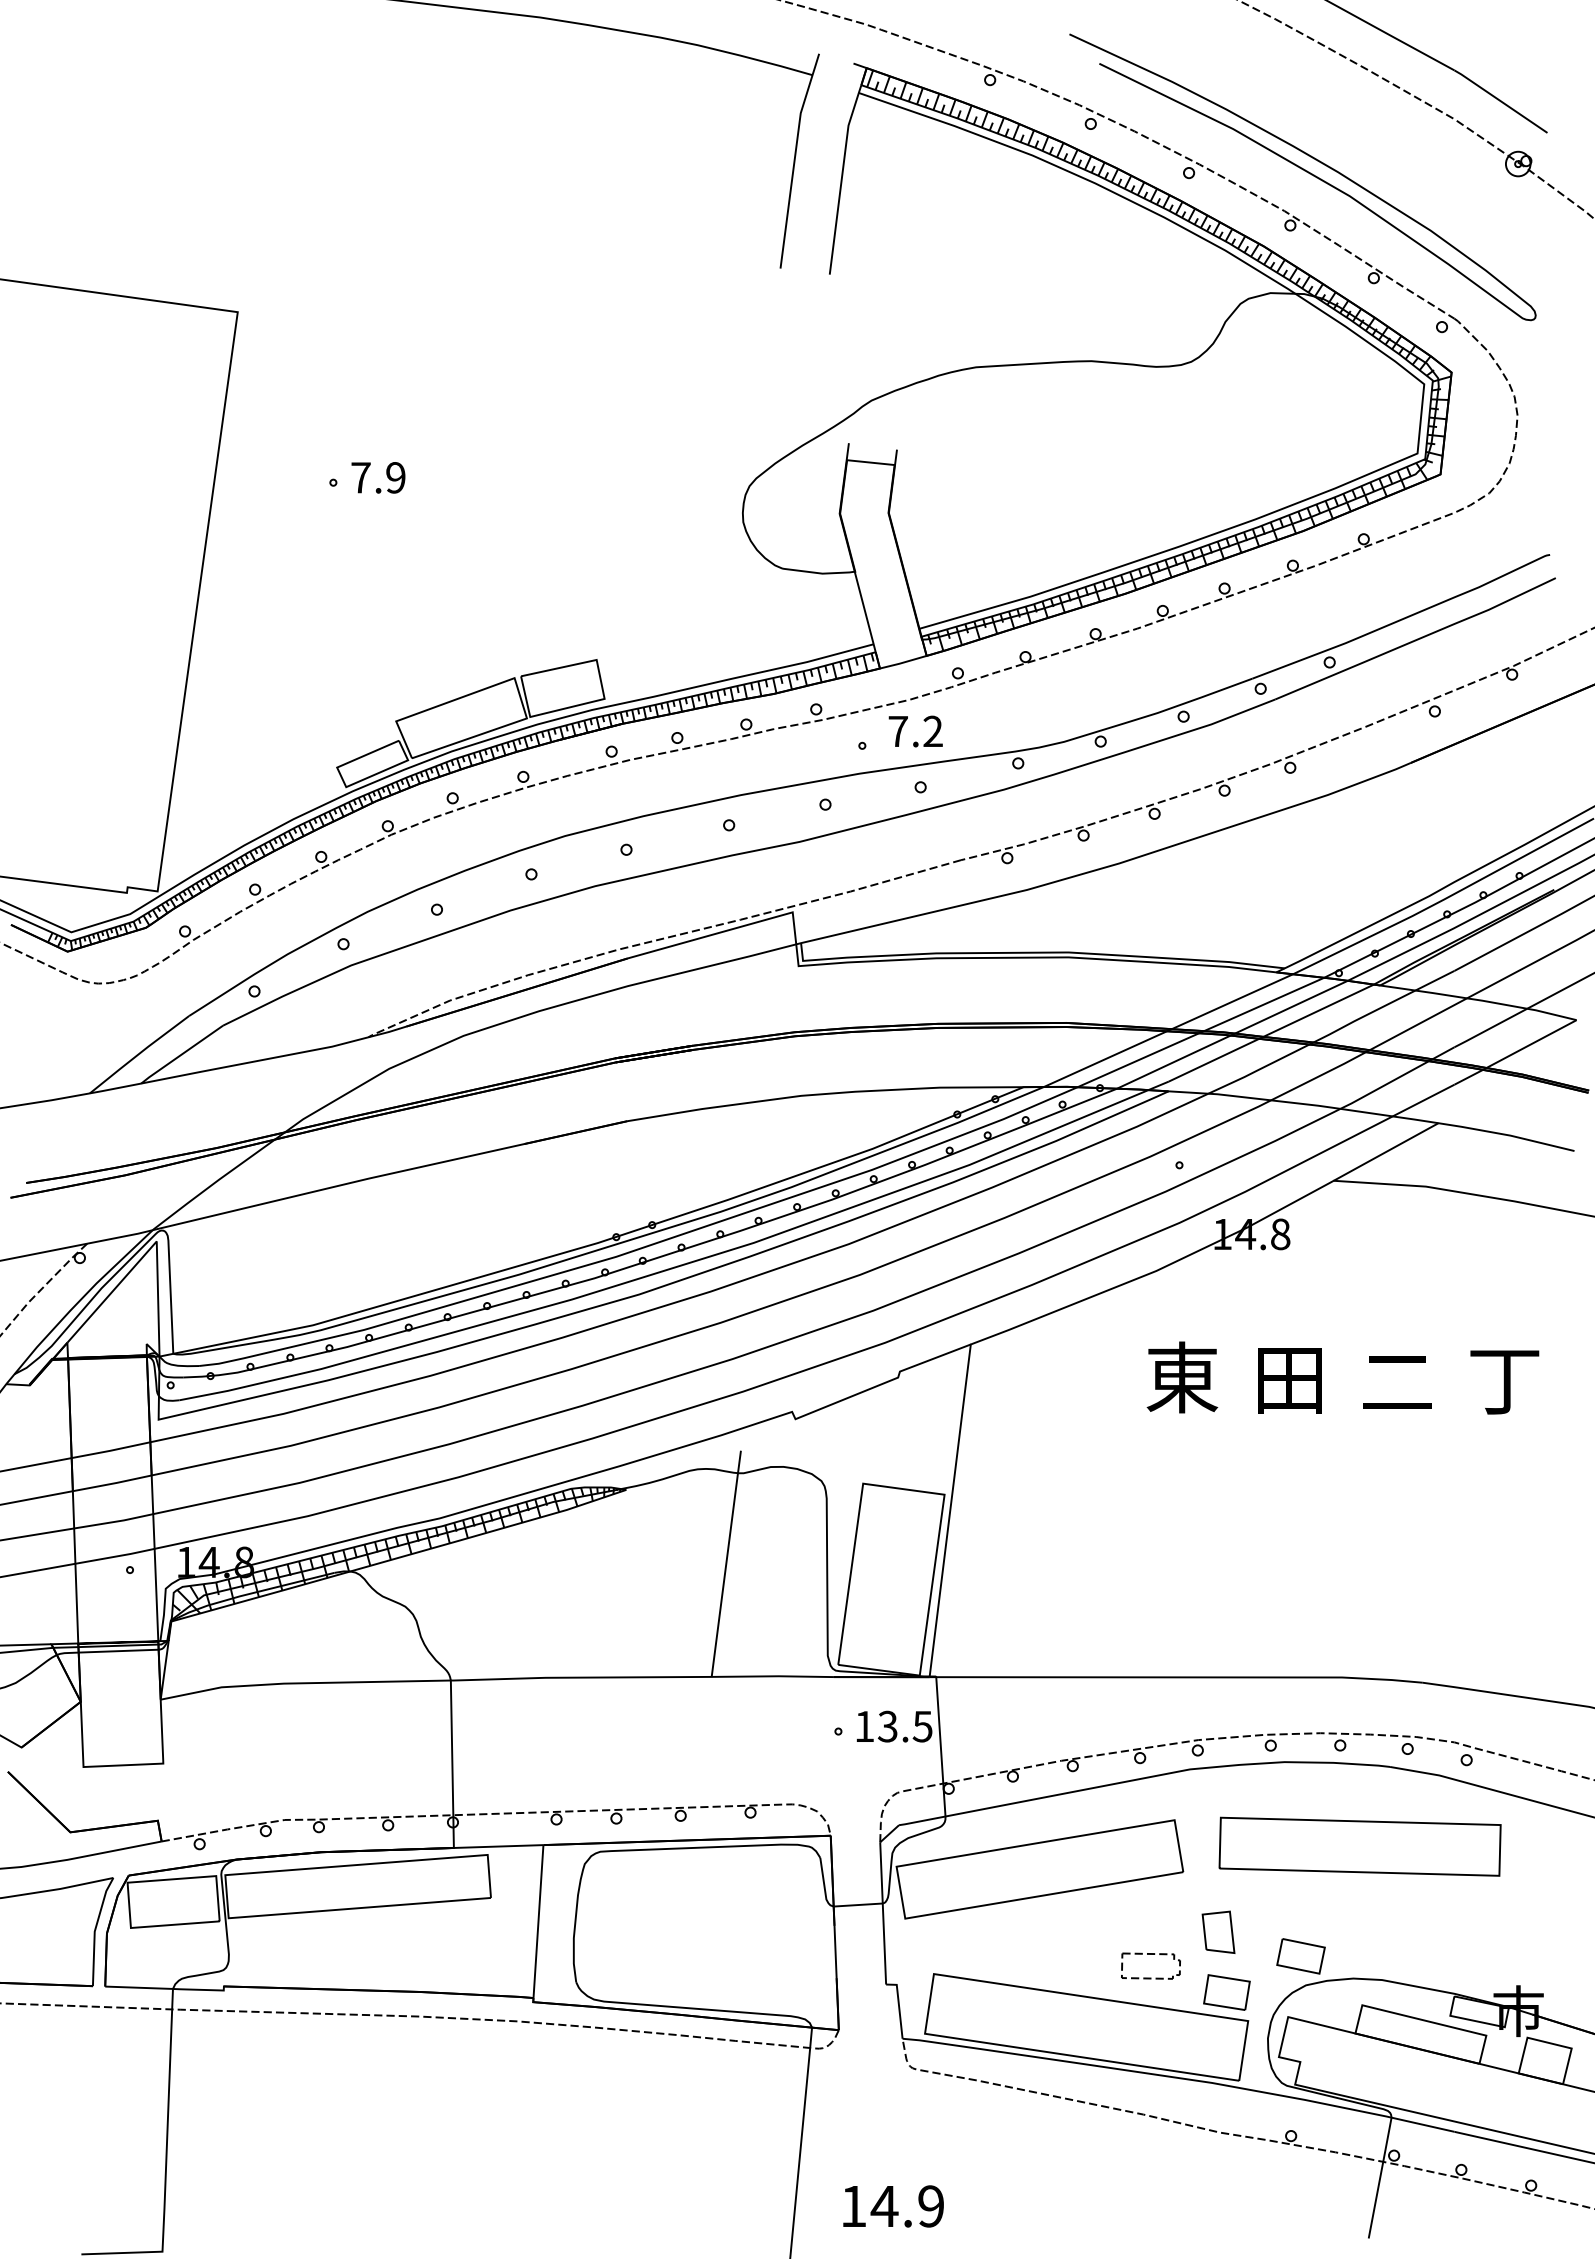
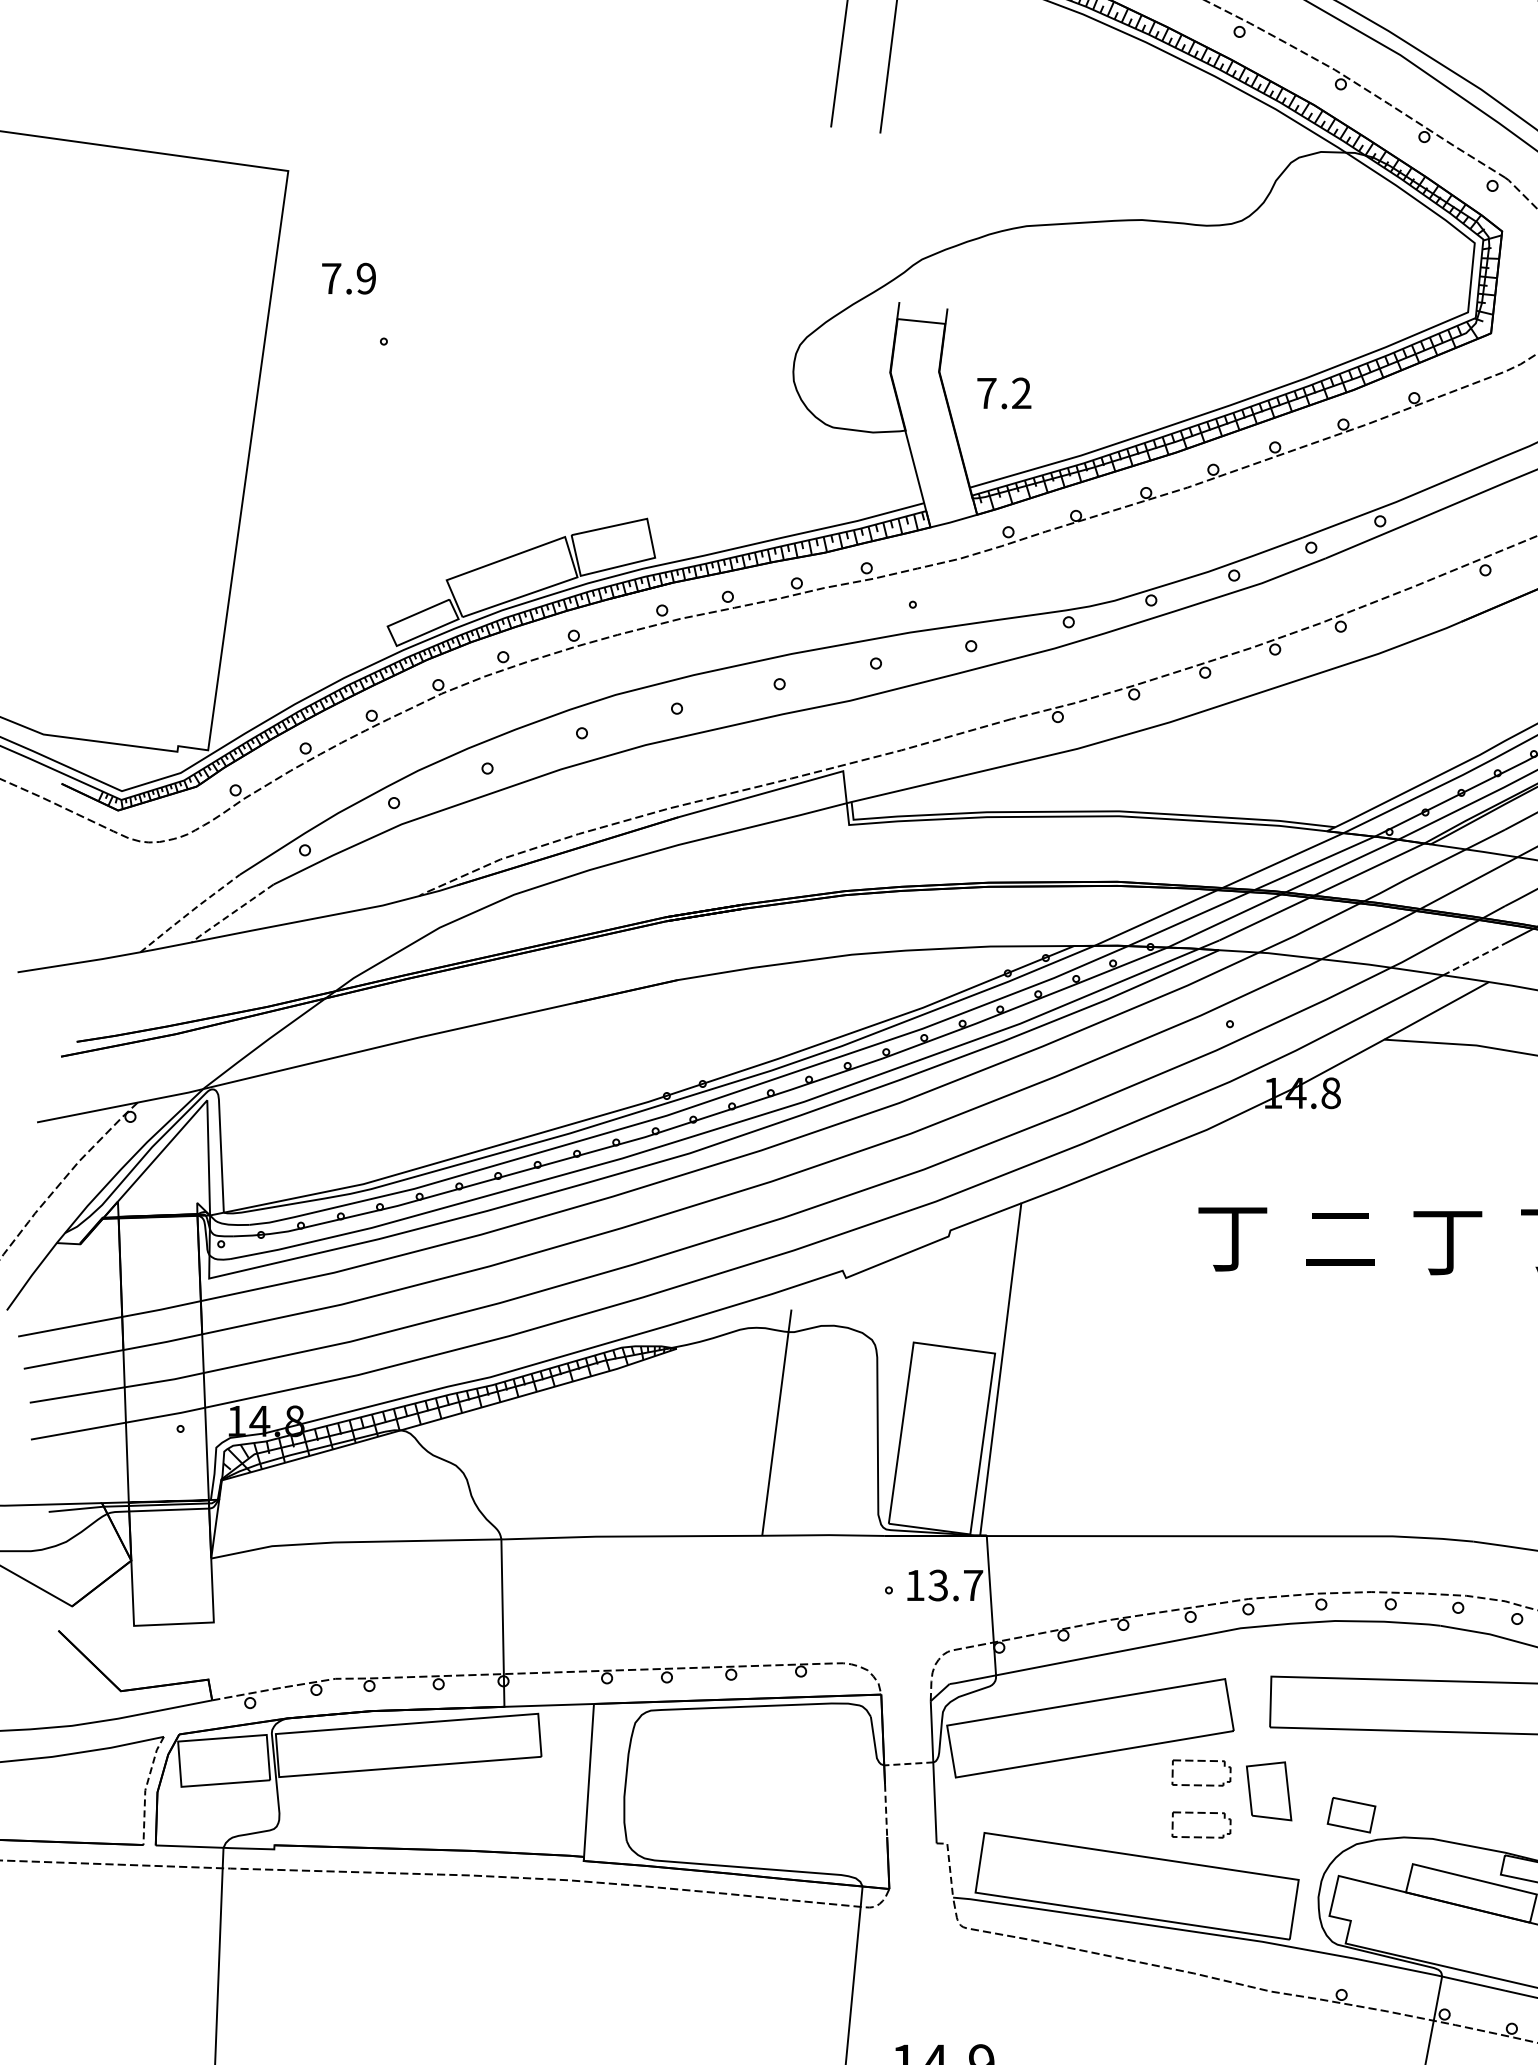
text: (378, 477) -> (349, 278), moved
text: (915, 731) -> (1004, 393), moved
line: (139, 1053) -> (190, 912), solid -> dashed
line: (180, 1055) -> (231, 914), solid -> dashed
line: (1423, 1100) -> (1474, 959), solid -> dashed
text: (1182, 1377) -> (1233, 1236), 東 -> 丁
text: (1289, 1380) -> (1340, 1239), 田 -> 二
text: (1397, 1384) -> (1448, 1243), 二 -> 丁
text: (922, 1726) -> (973, 1585), 13.5 -> 13.7
part: (1150, 1902) -> (1201, 1761), added
line: (858, 1905) -> (909, 1764), solid -> dashed
line: (95, 1930) -> (146, 1789), solid -> dashed
part: (1218, 1931) -> (1269, 1790), size x1.4
line: (835, 1951) -> (886, 1810), solid -> dashed
part: (1226, 1992) -> (1277, 1851), removed
line: (899, 2006) -> (950, 1865), solid -> dashed

